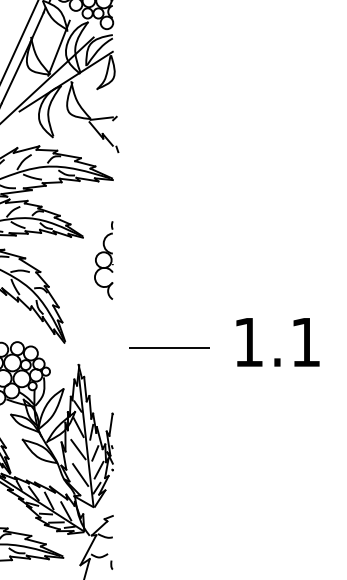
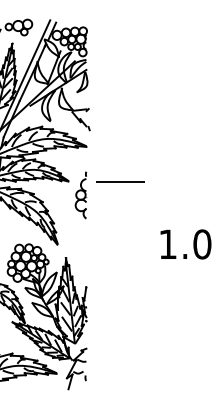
text: (306, 342) -> (202, 244), 1.1 -> 1.0
line: (169, 347) -> (120, 181), moved

